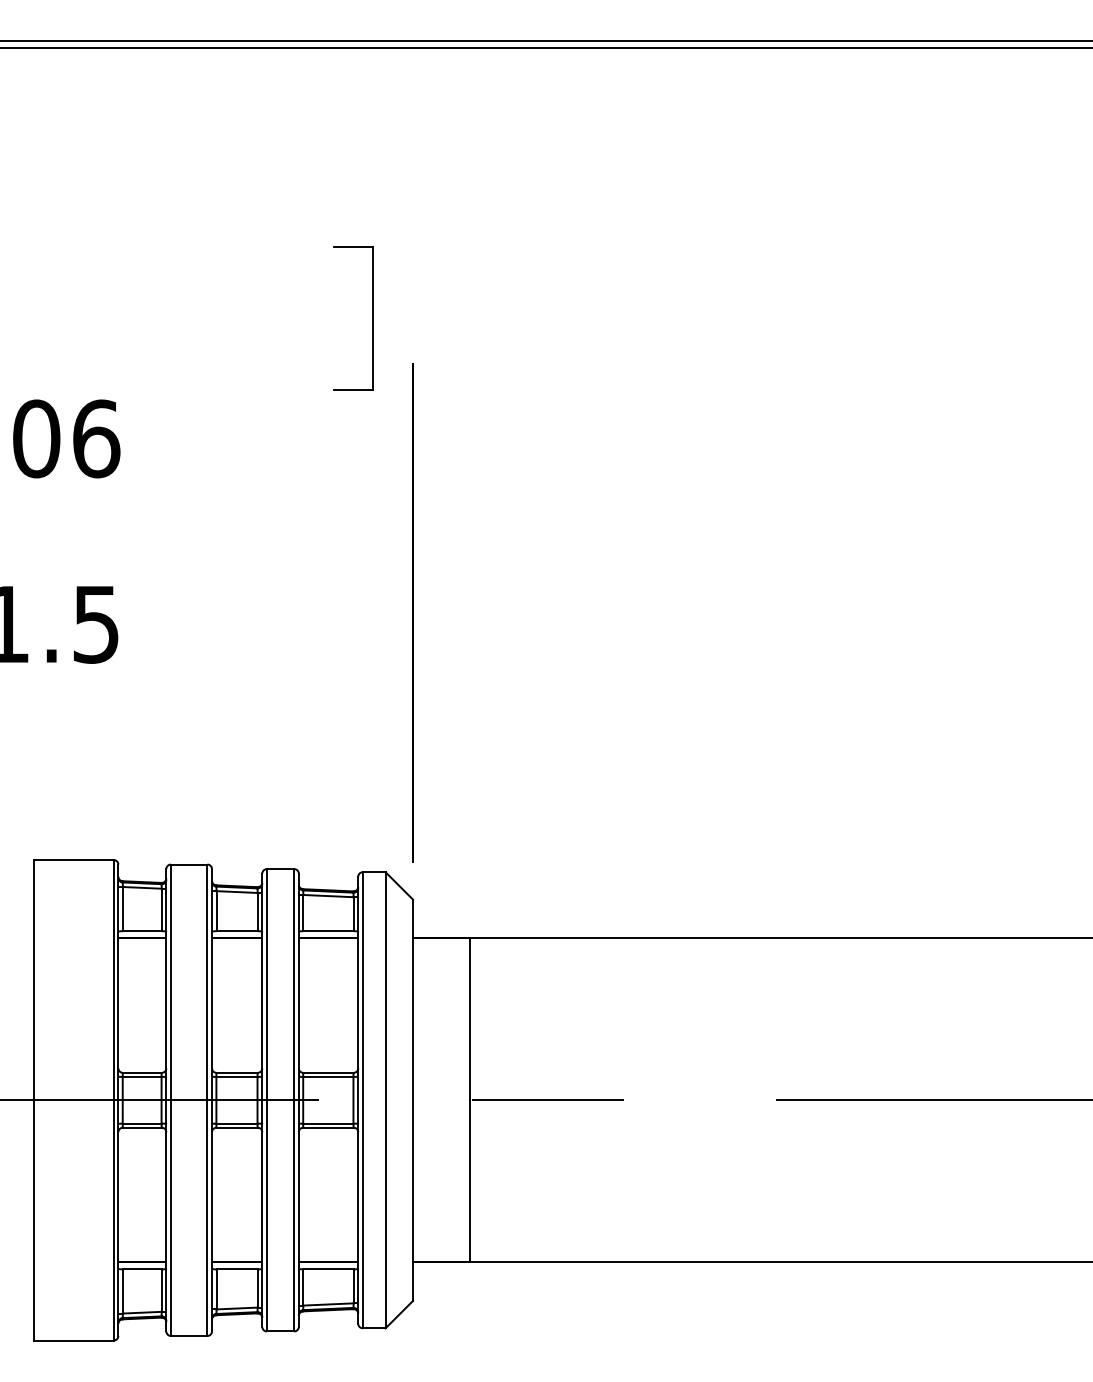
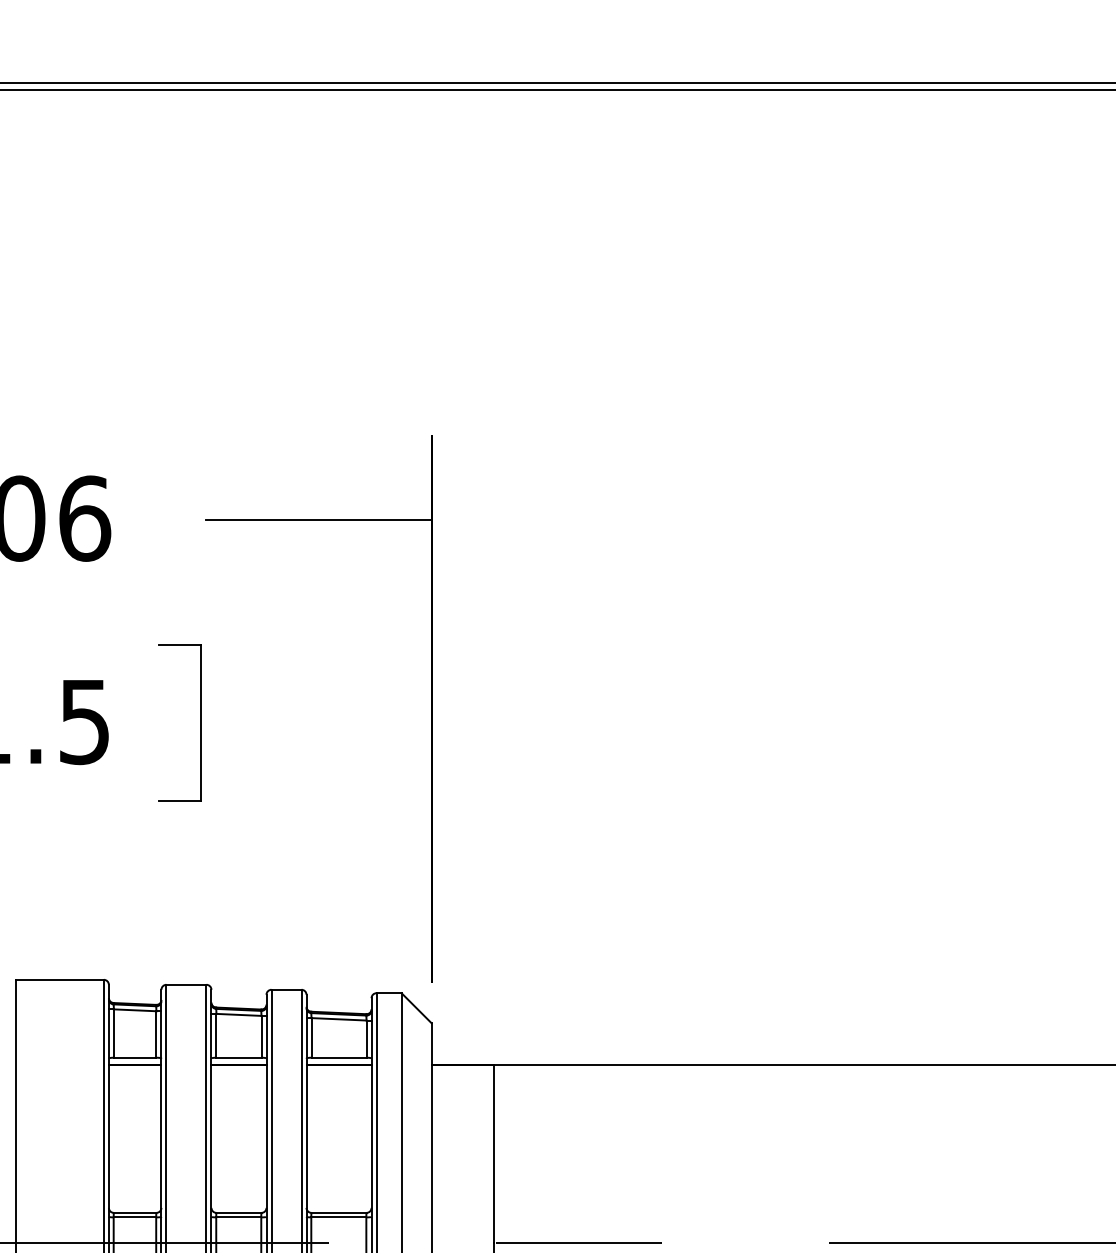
part: (372, 318) -> (201, 722), moved
line: (310, 439) -> (319, 519), added

